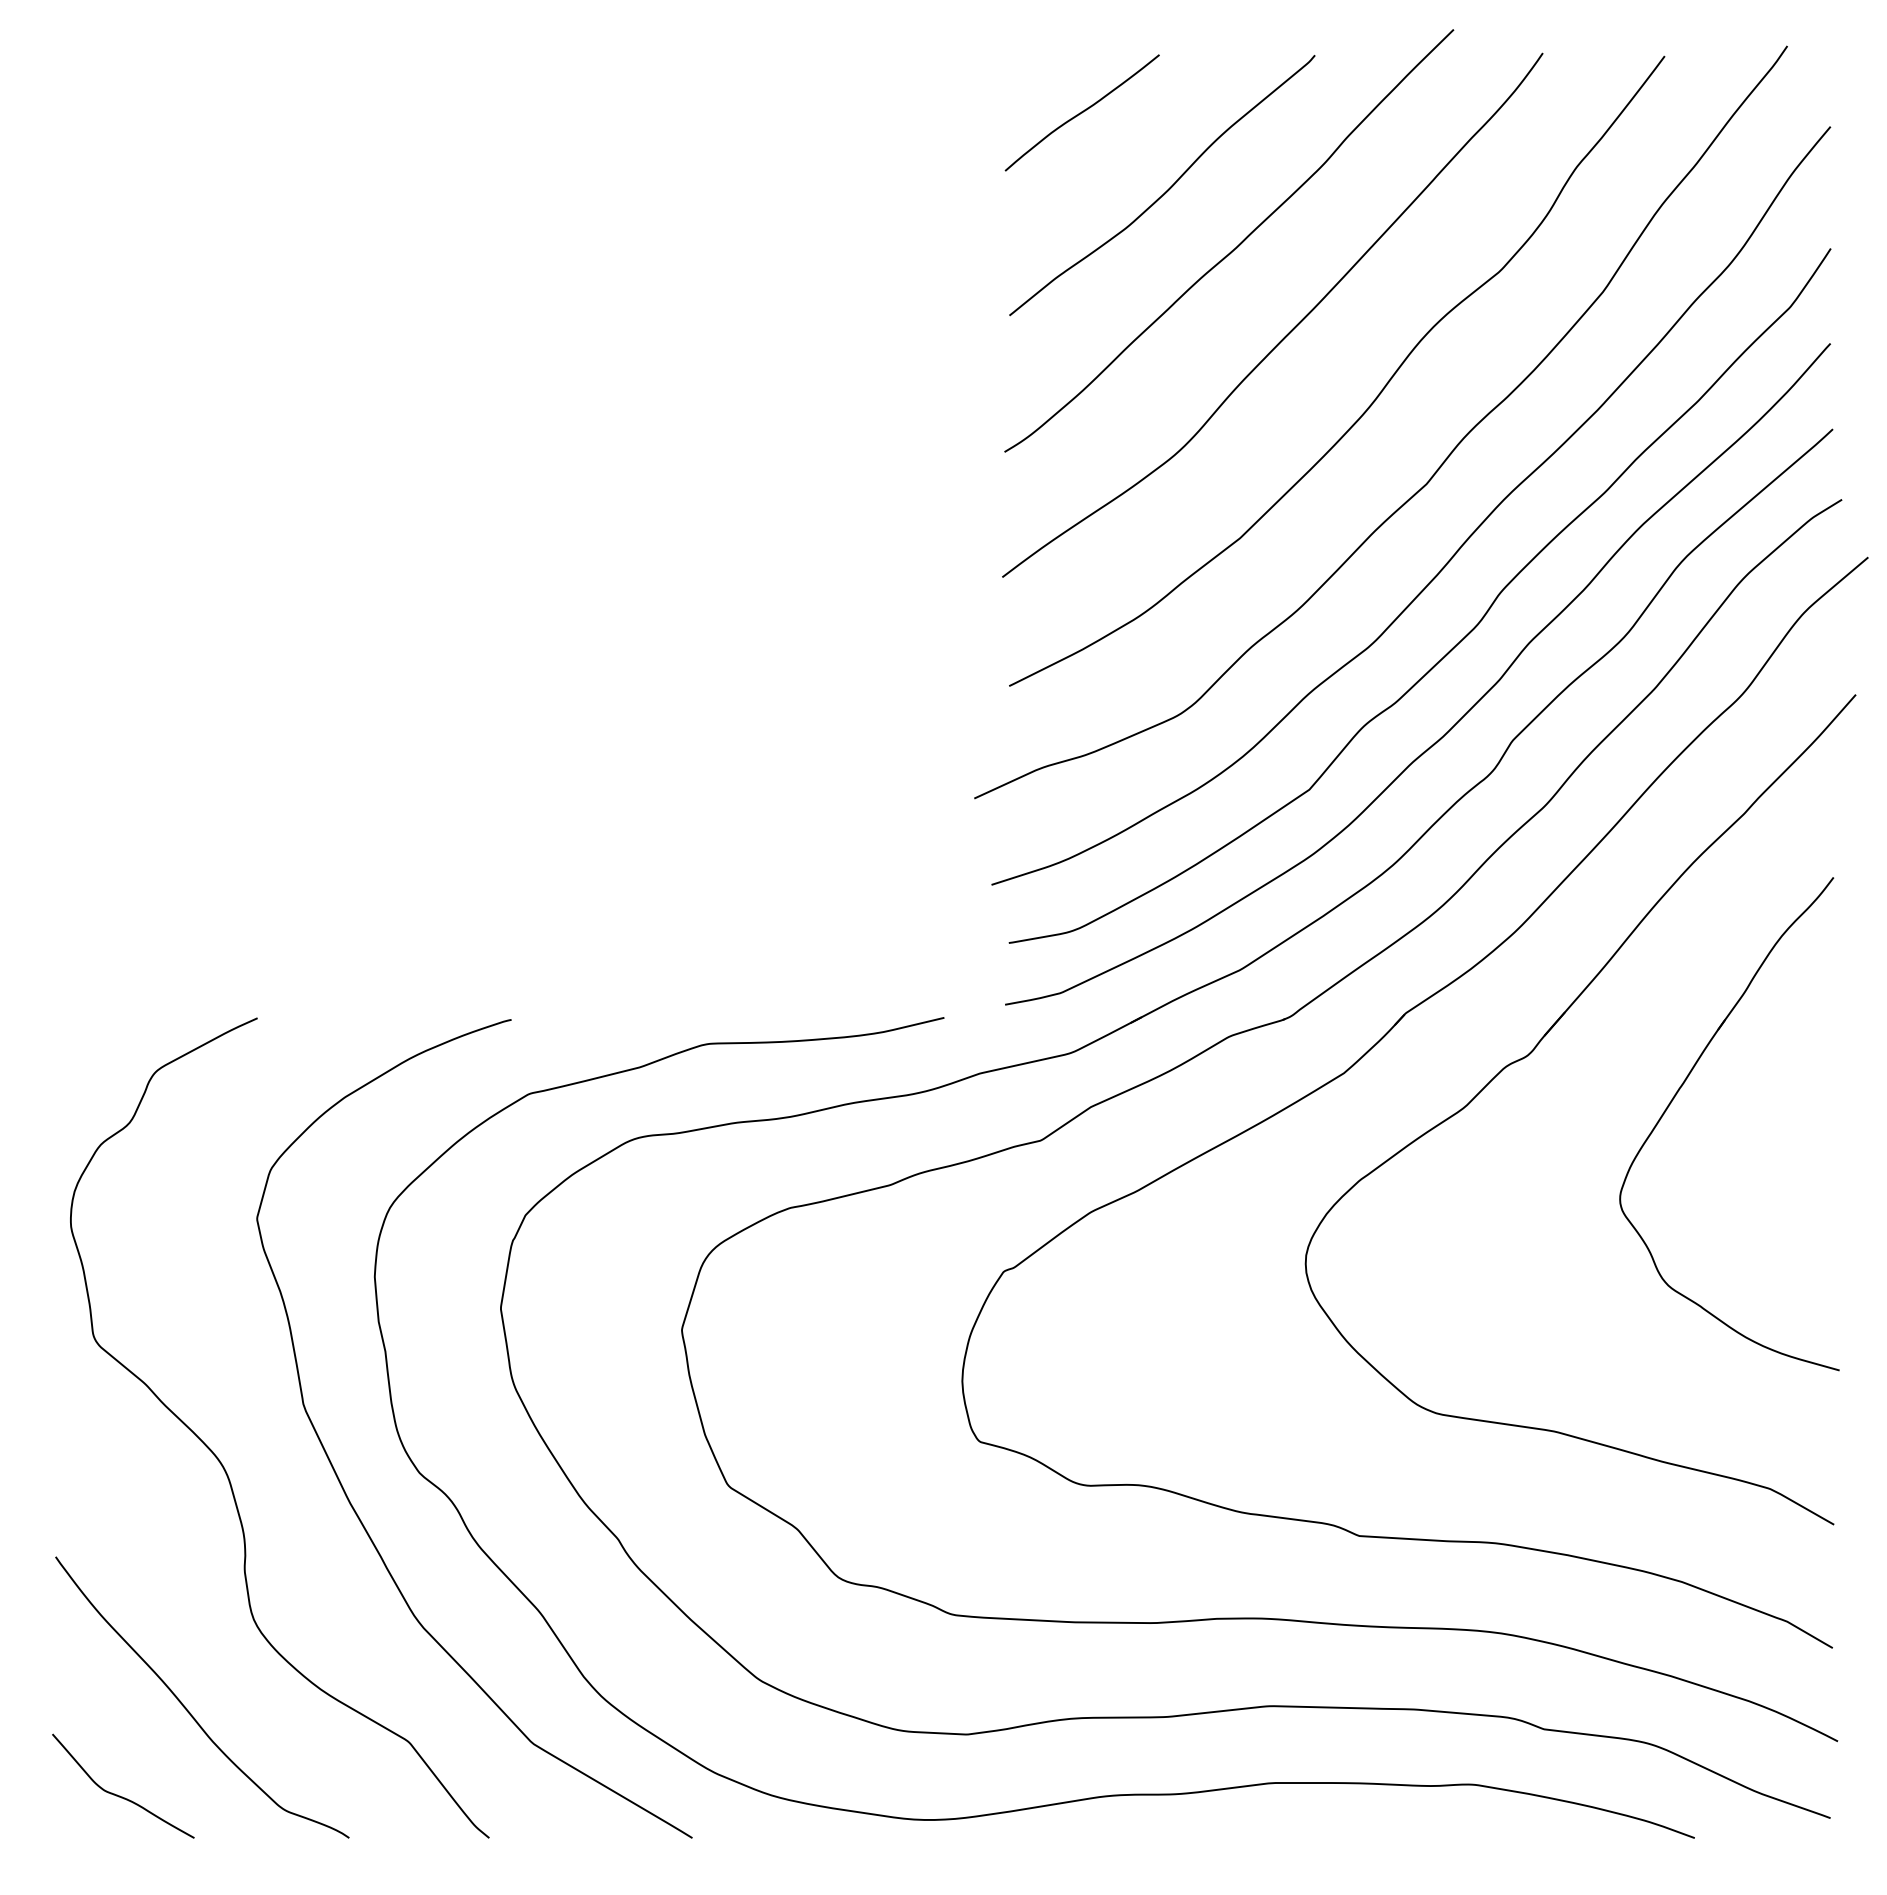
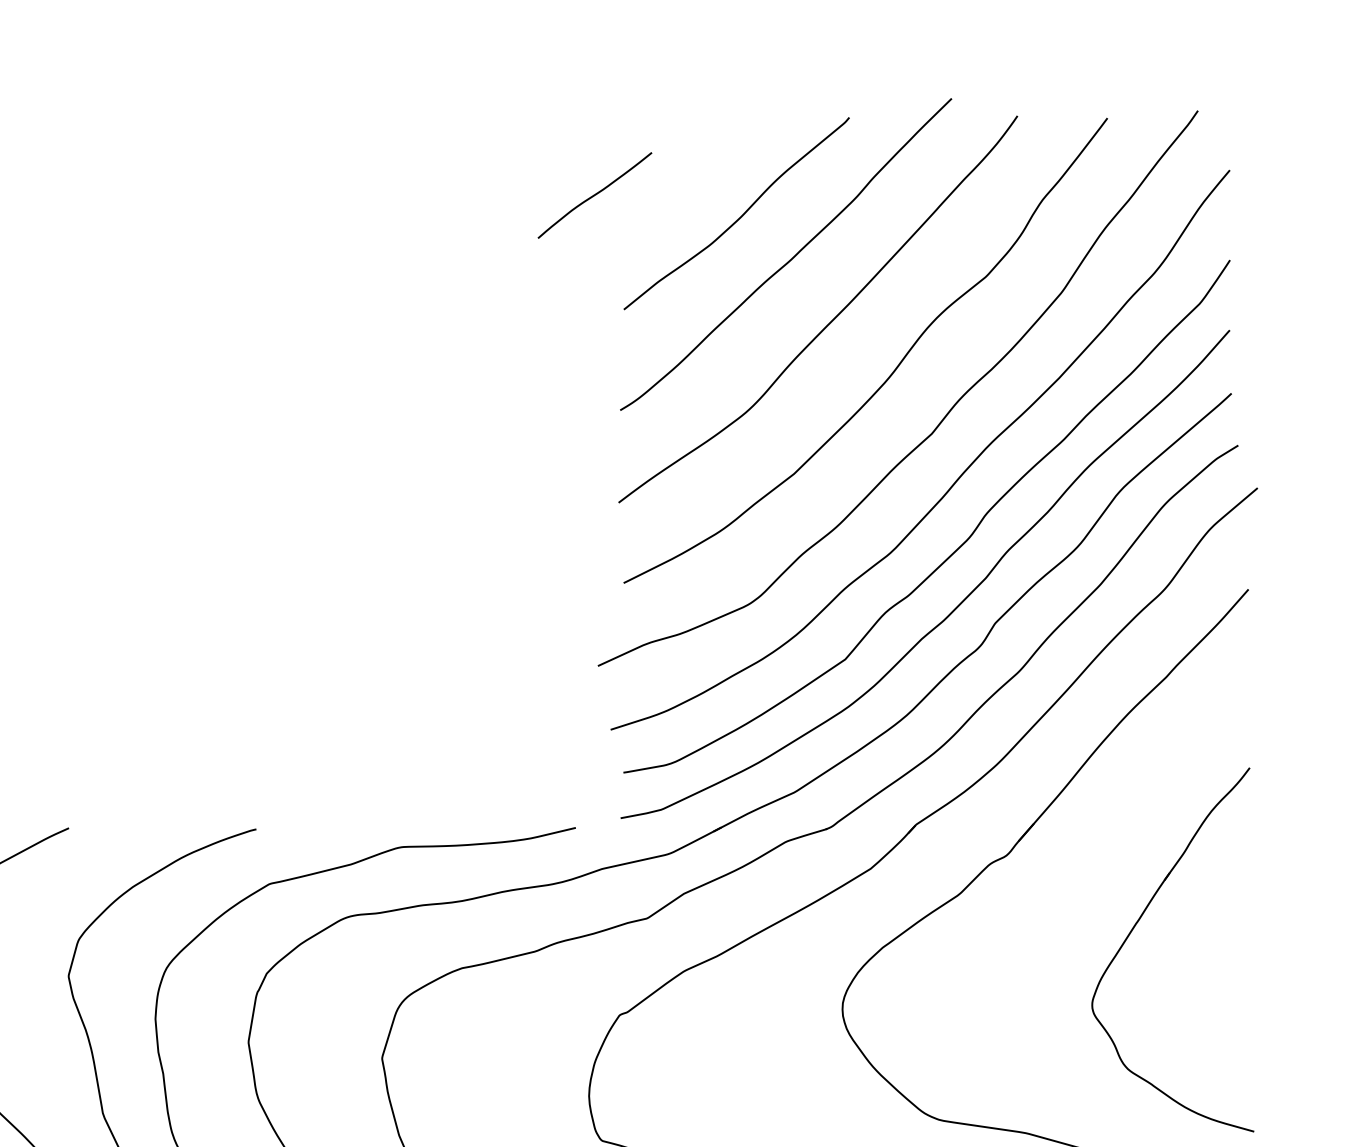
curve: (1081, 112) -> (594, 195), moved
part: (1678, 1092) -> (1135, 926), moved

